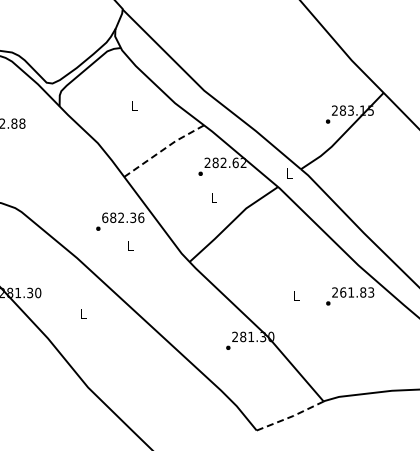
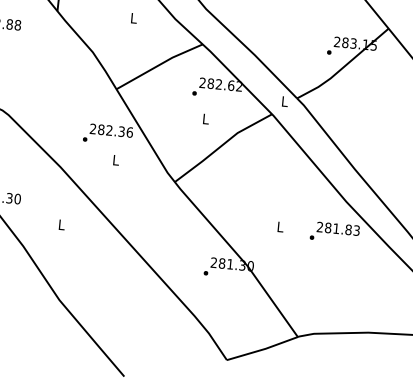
line: (164, 148) -> (160, 64), dashed -> solid
text: (105, 217) -> (93, 128), 682.36 -> 282.36
text: (343, 292) -> (328, 227), 261.83 -> 281.83
line: (290, 417) -> (262, 350), dashed -> solid

